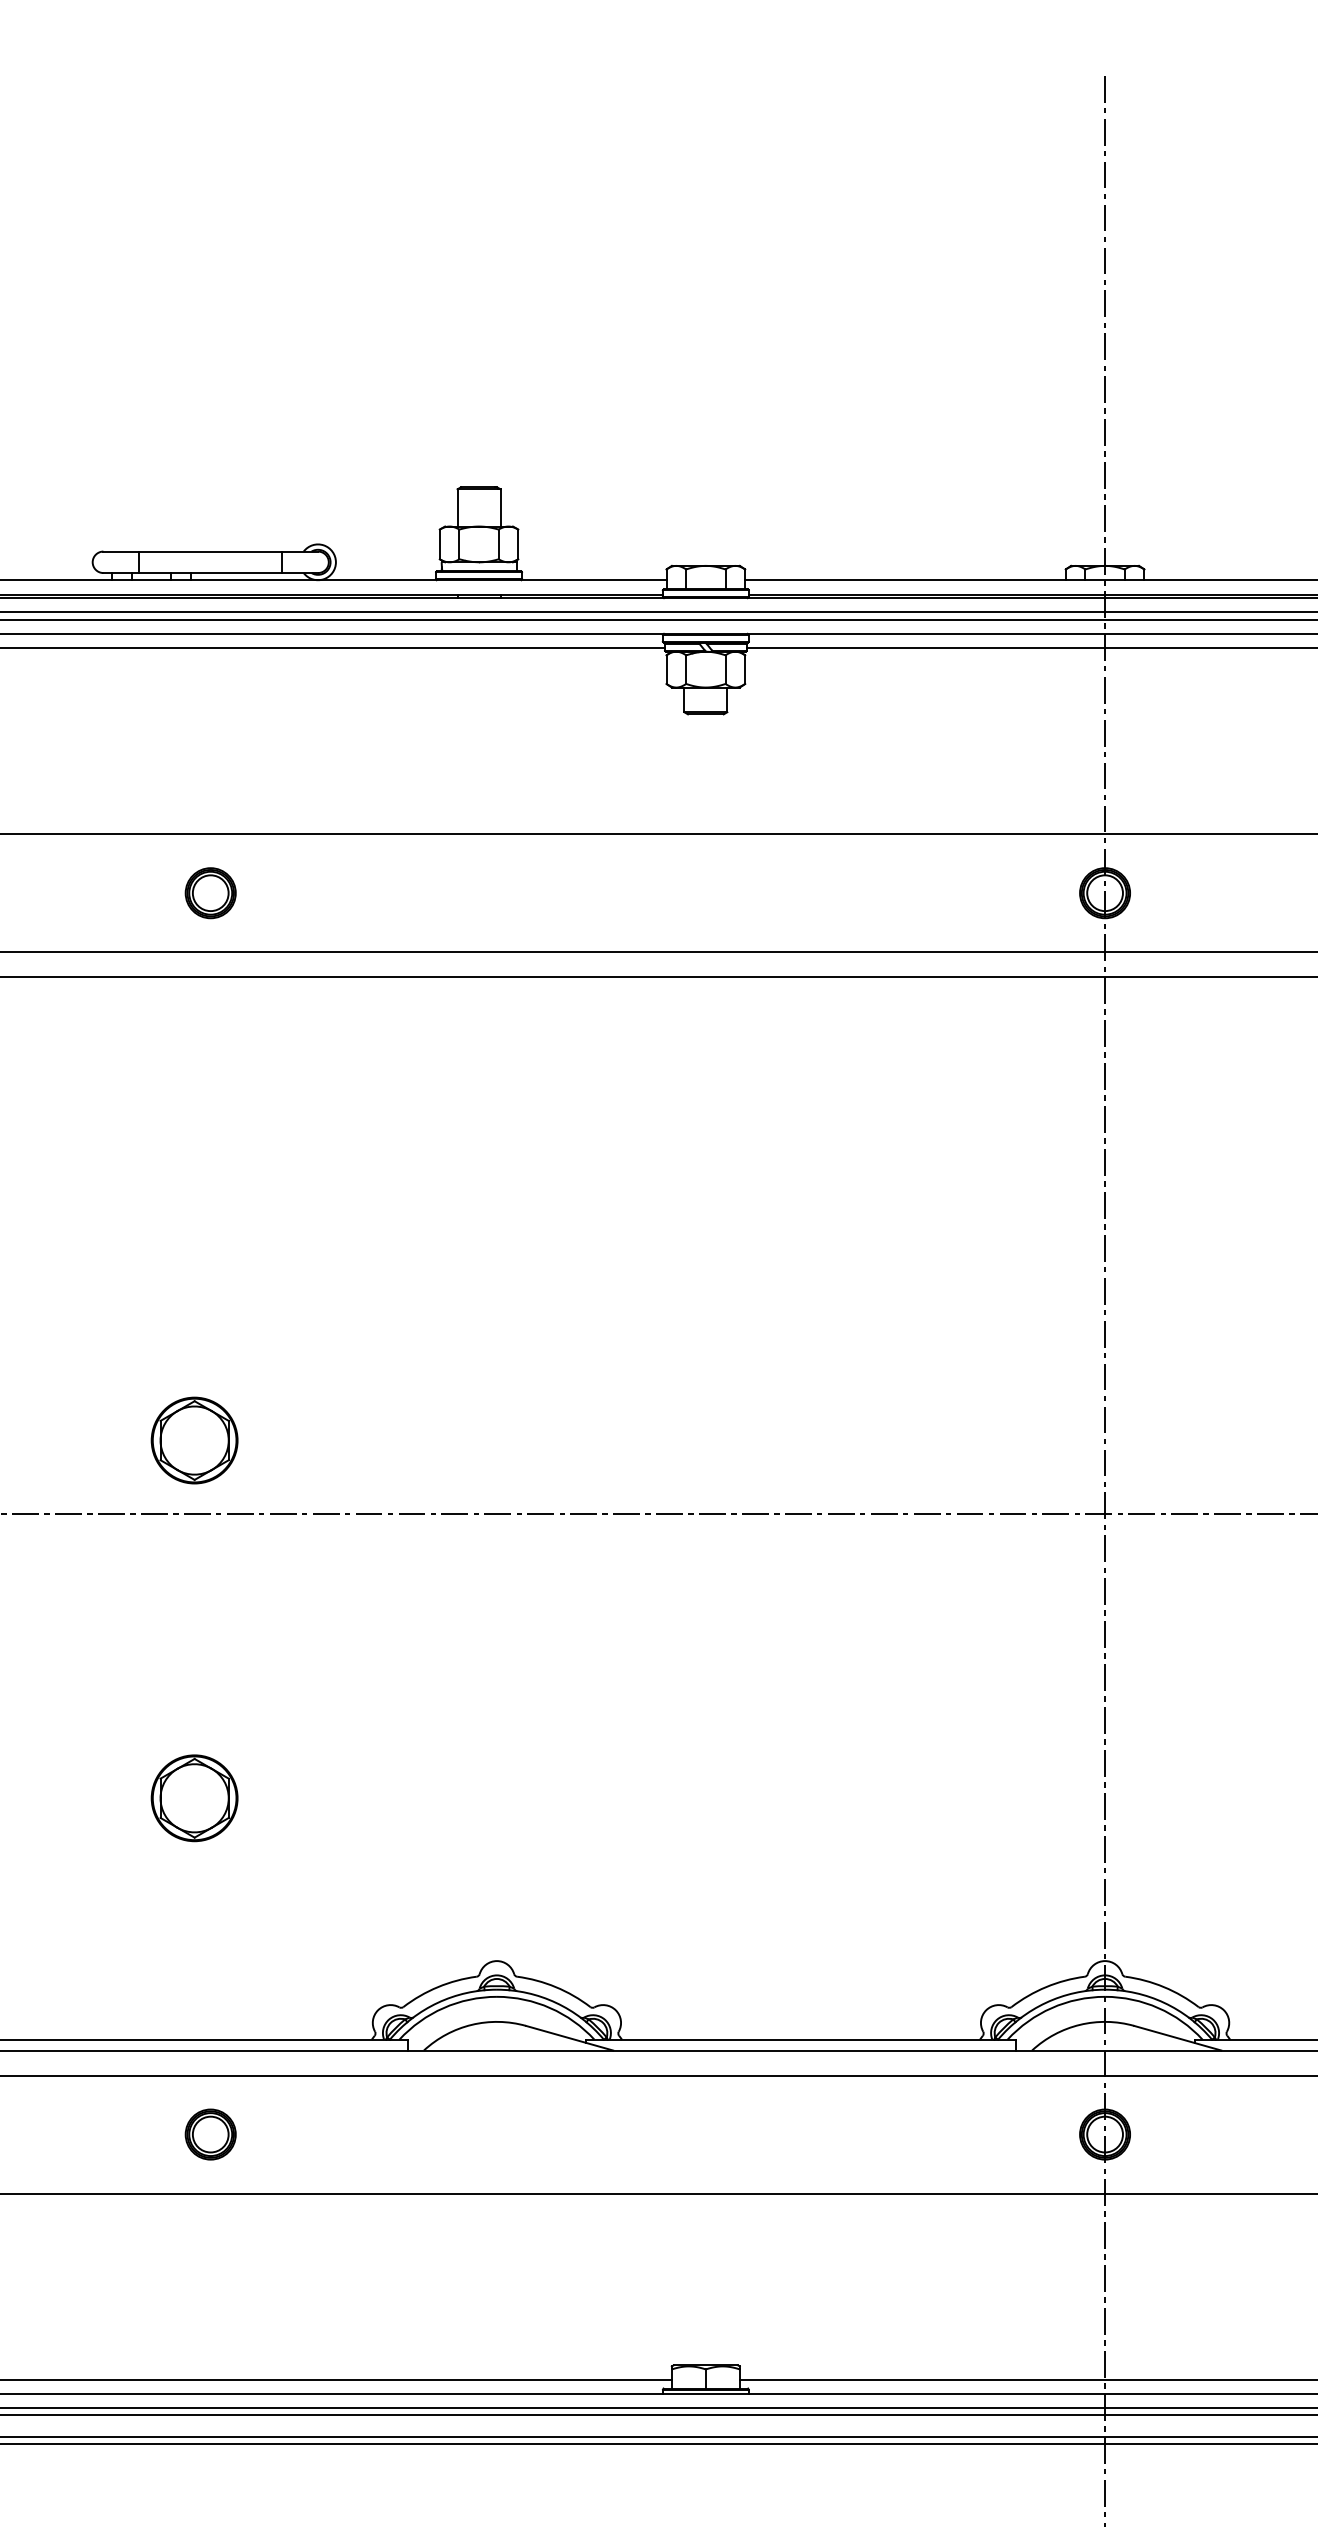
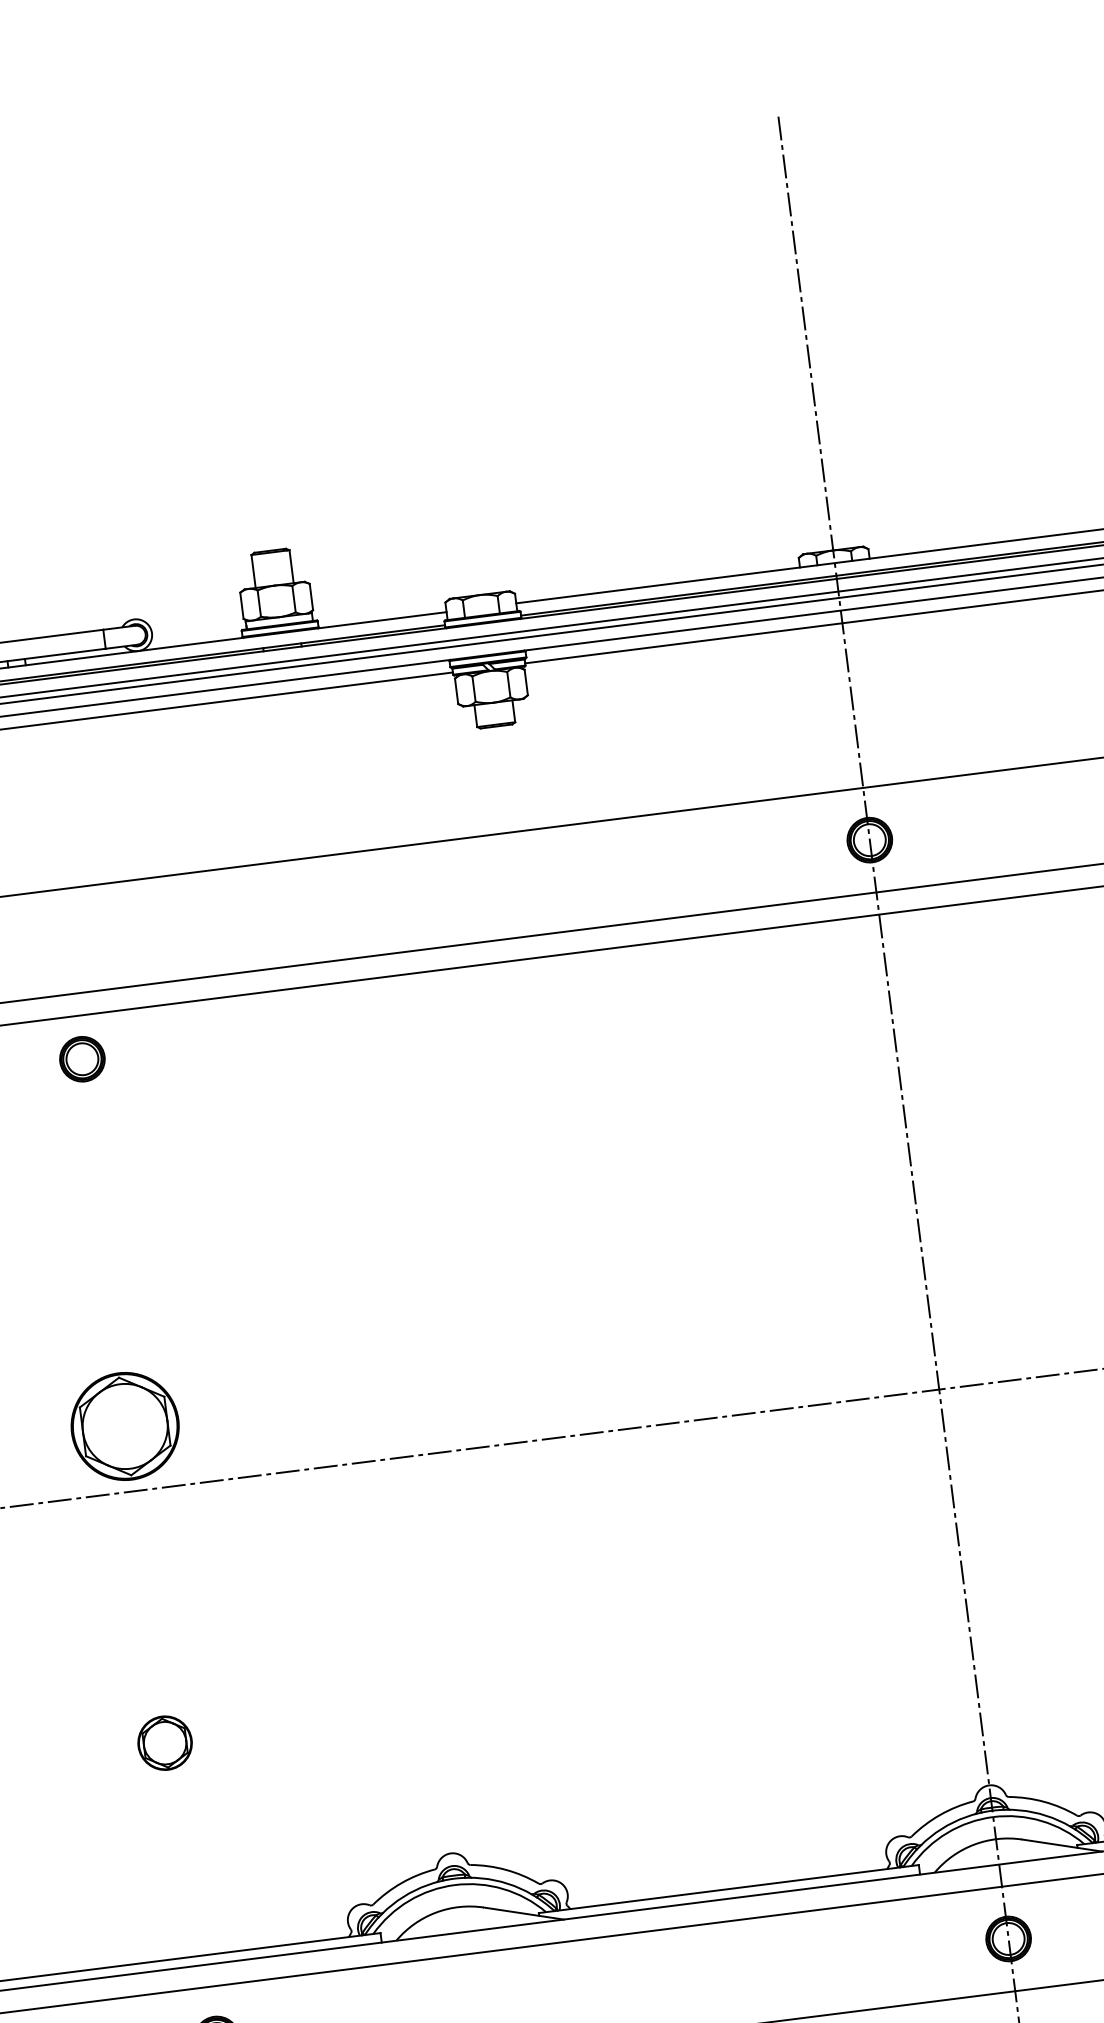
part: (210, 893) -> (82, 1059), moved
part: (194, 1440) -> (125, 1426), size x1.4
part: (194, 1798) -> (165, 1743), size x0.7

